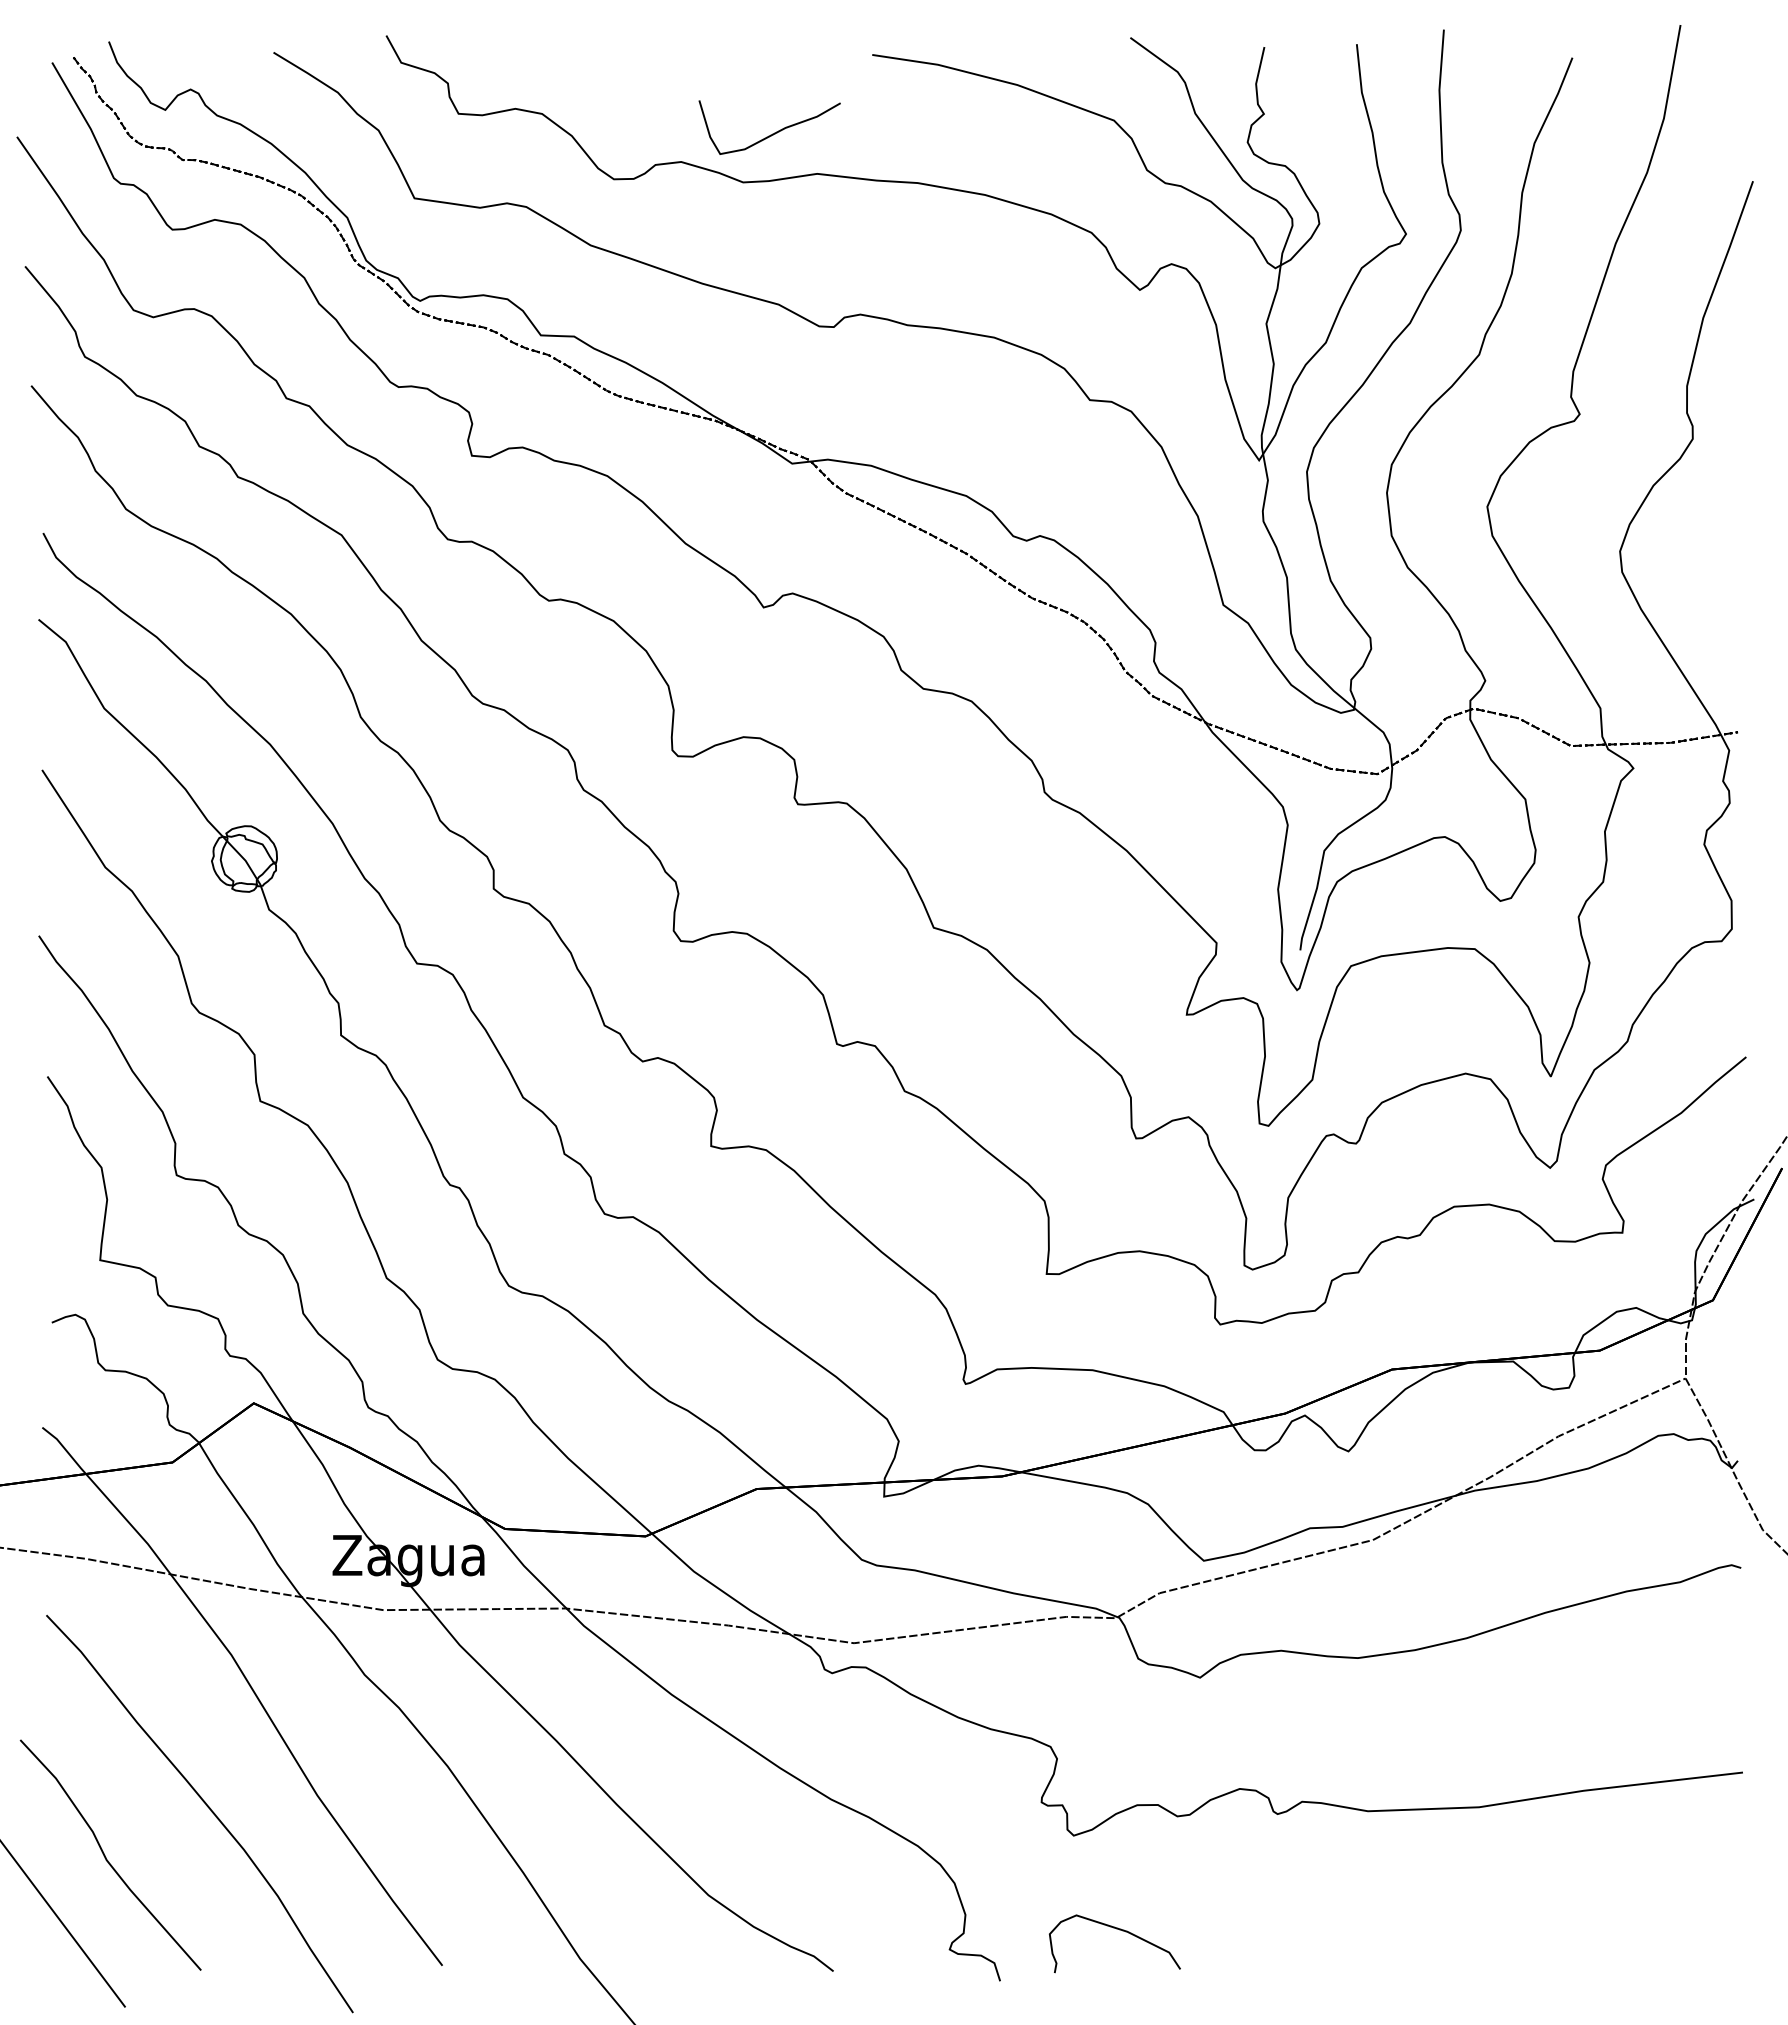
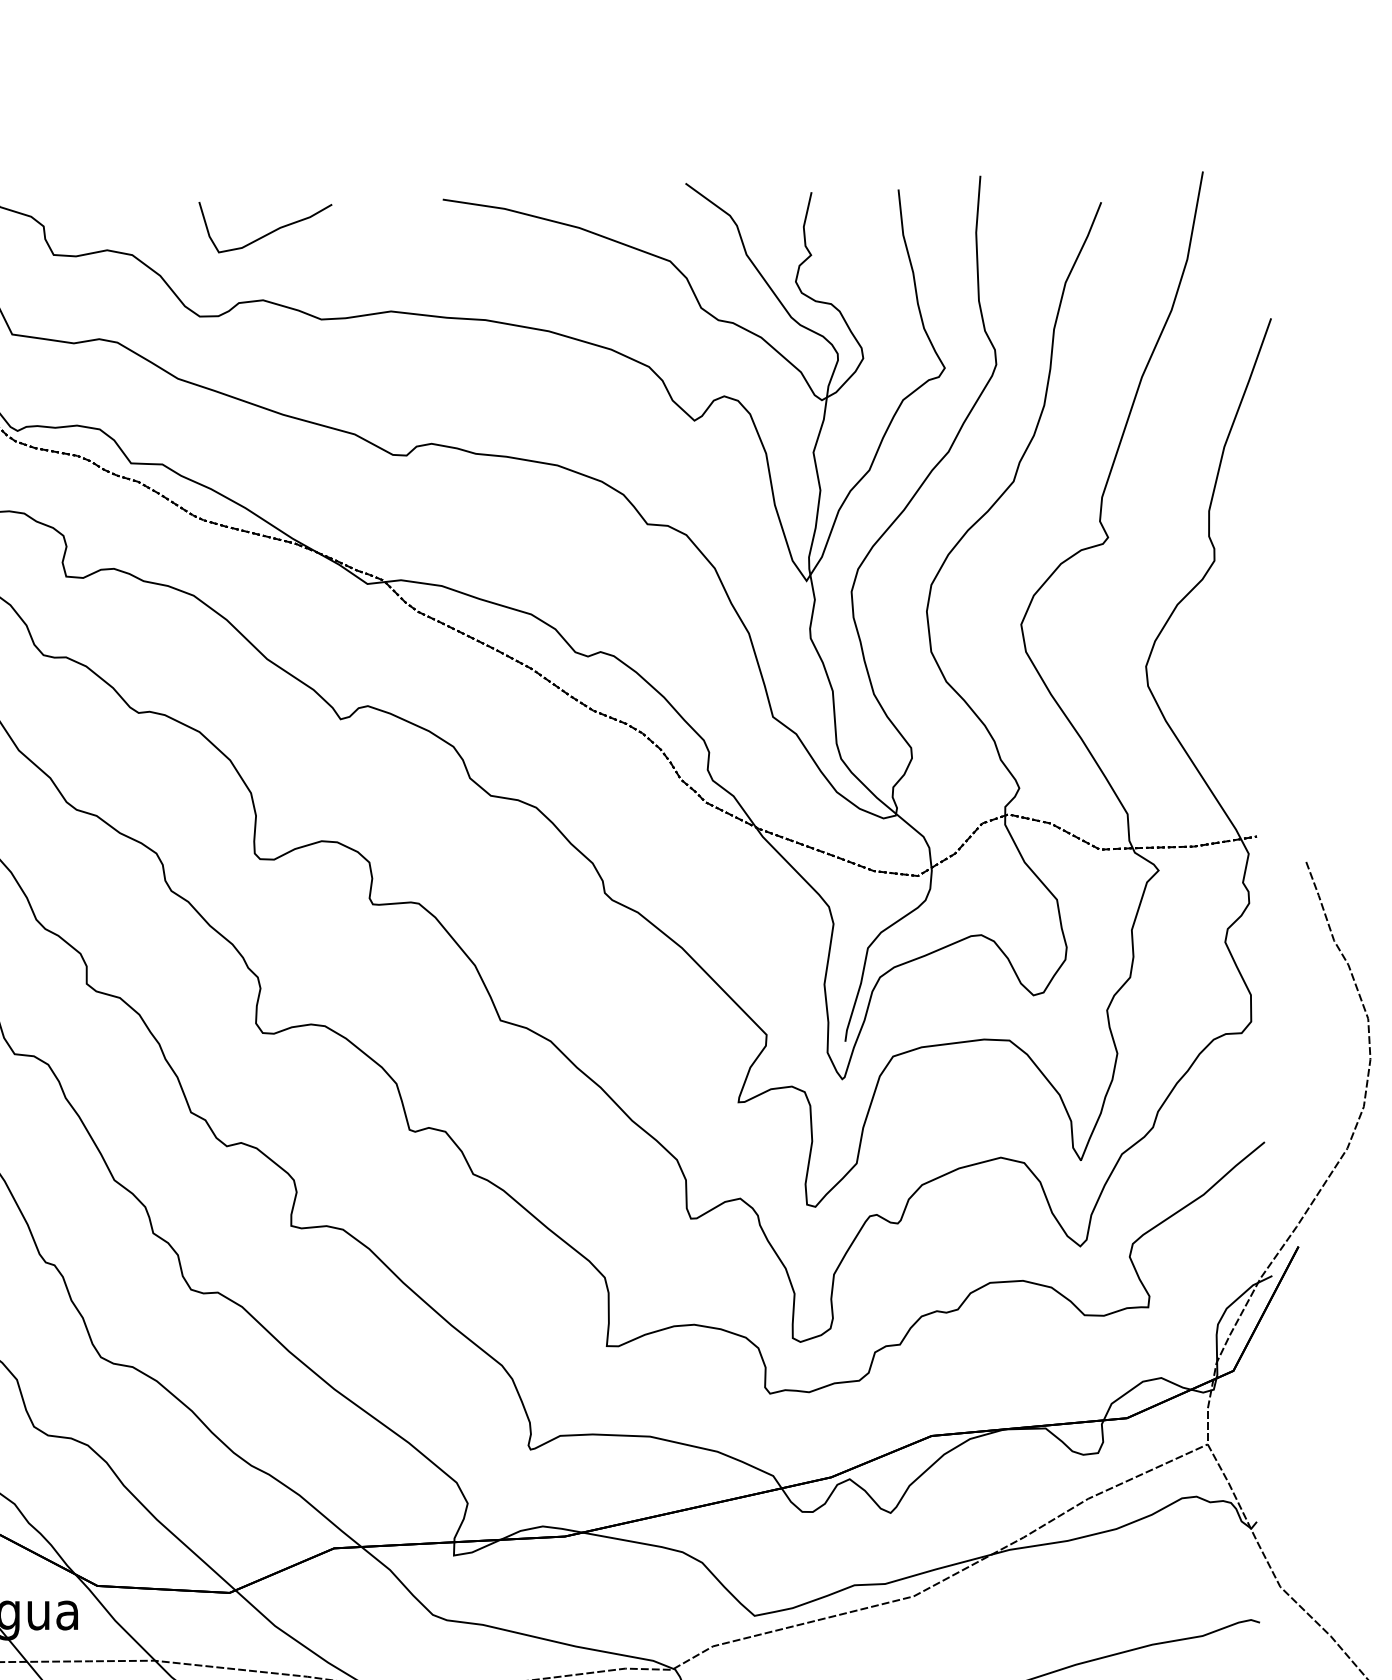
curve: (772, 133) -> (268, 233), moved

